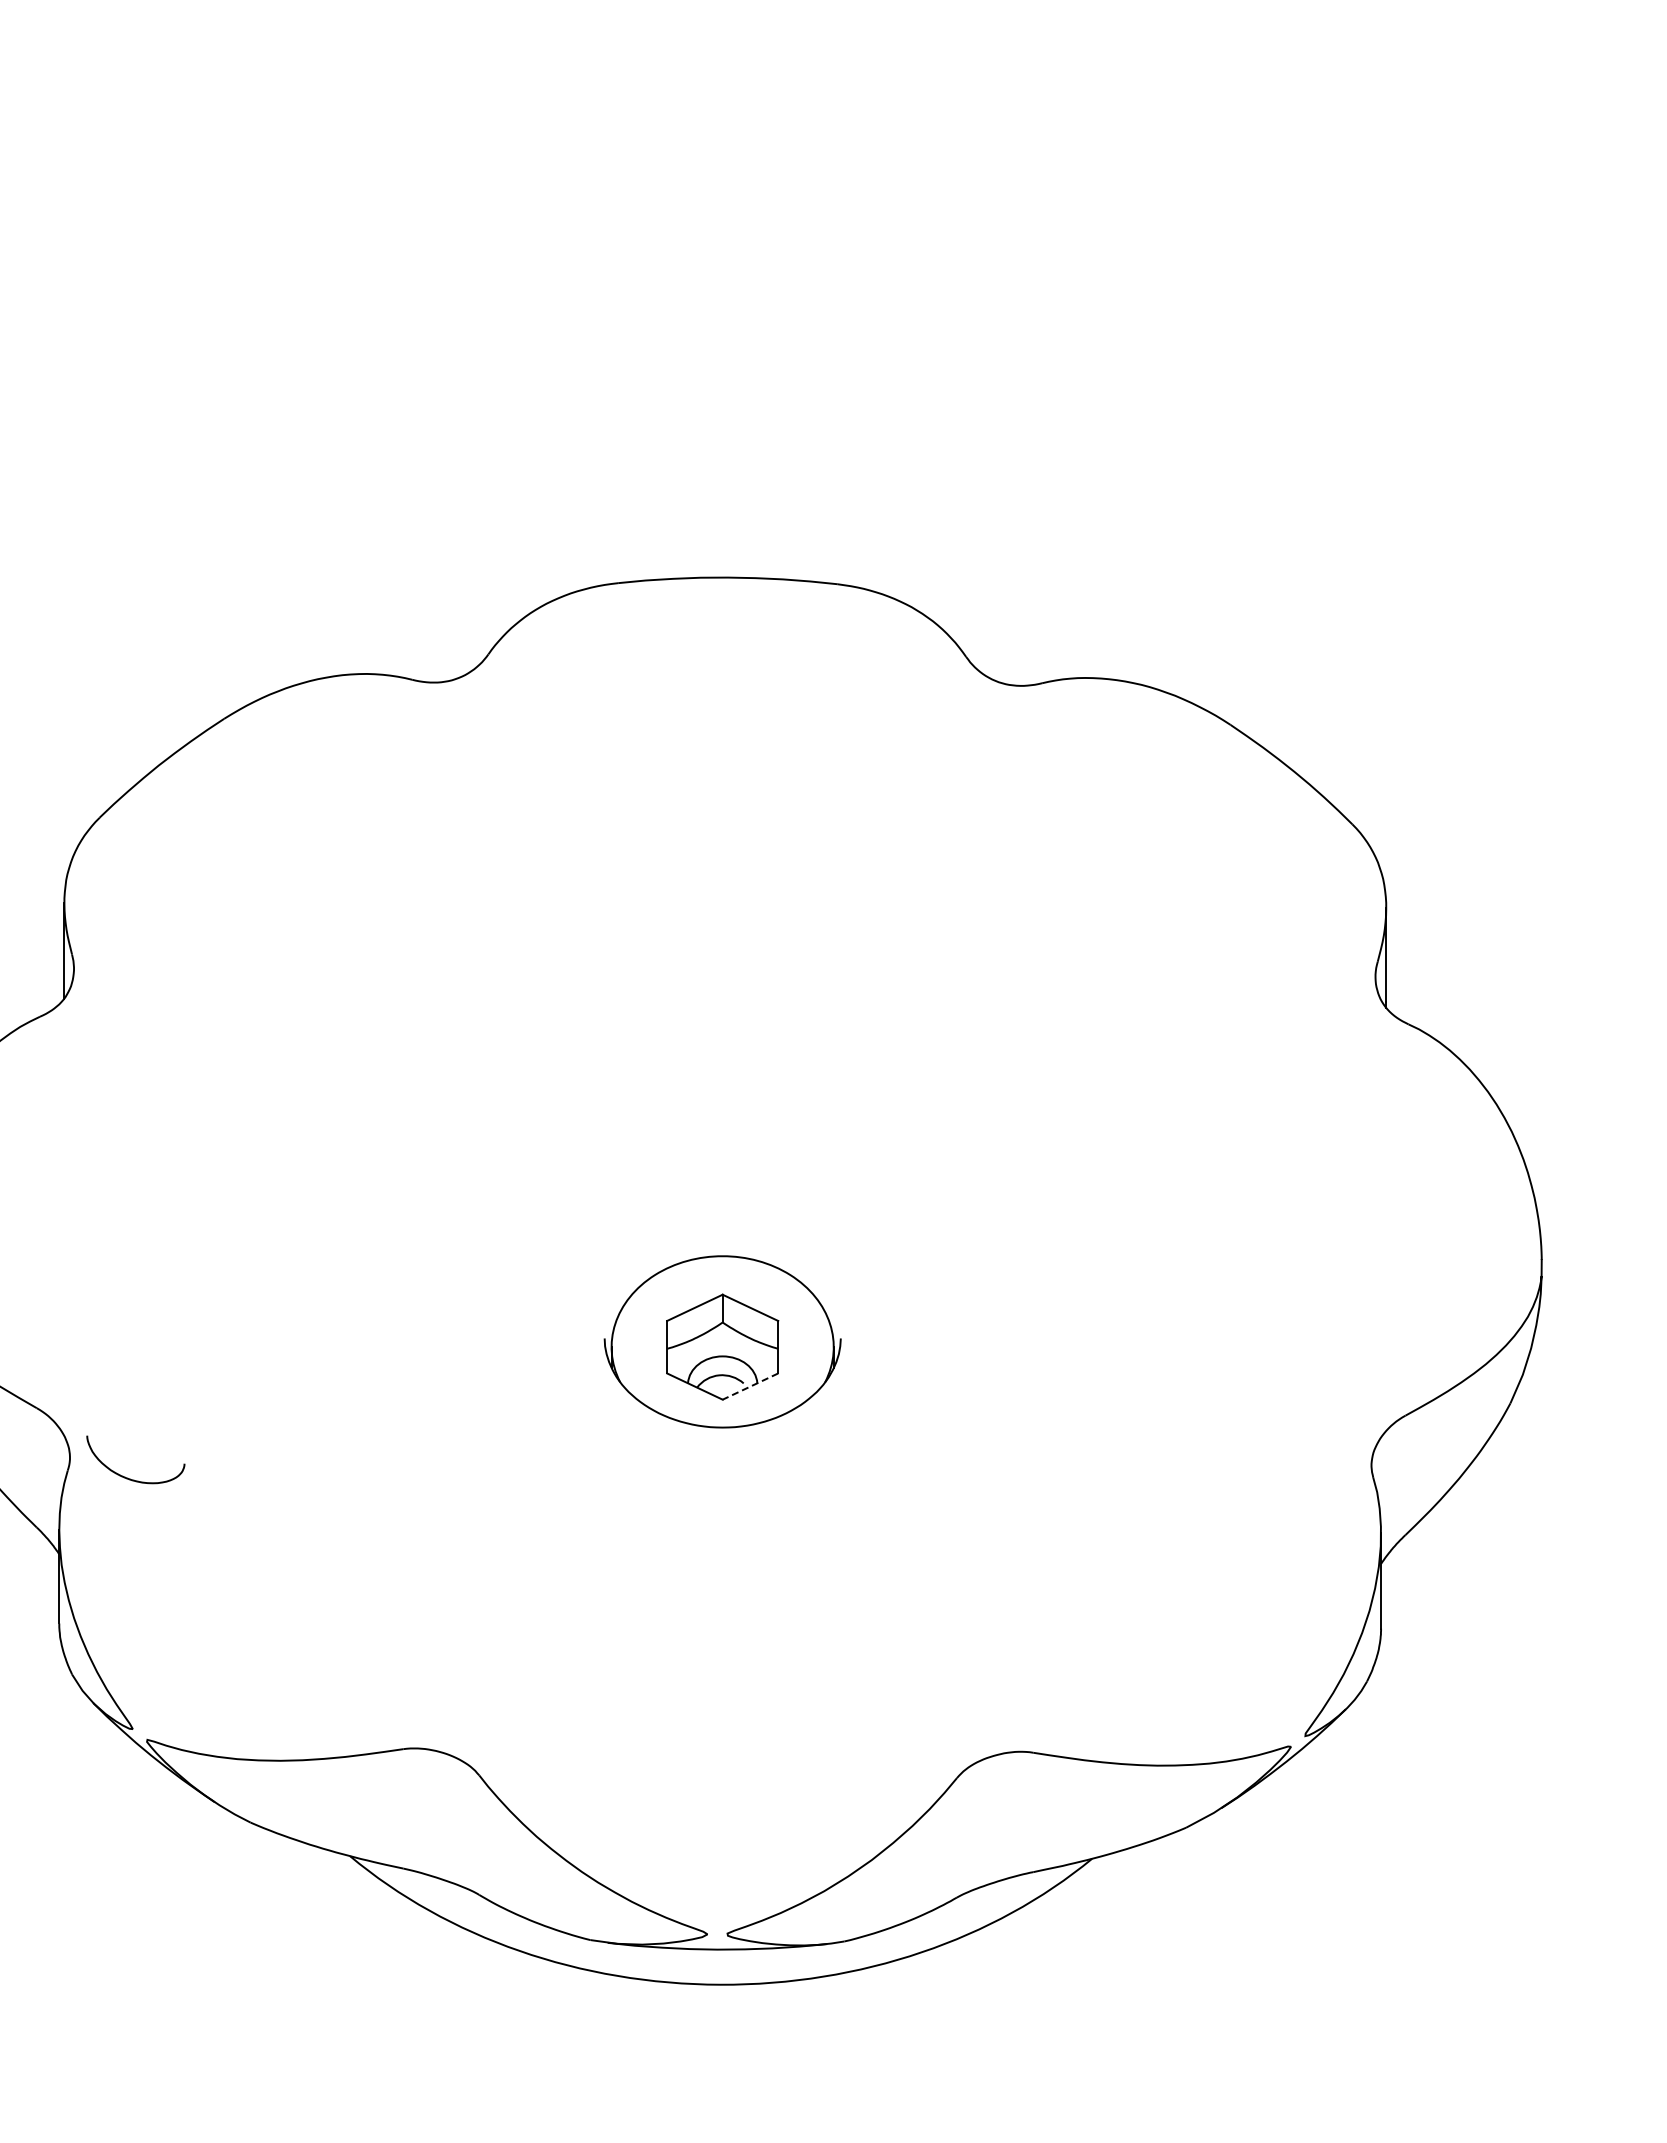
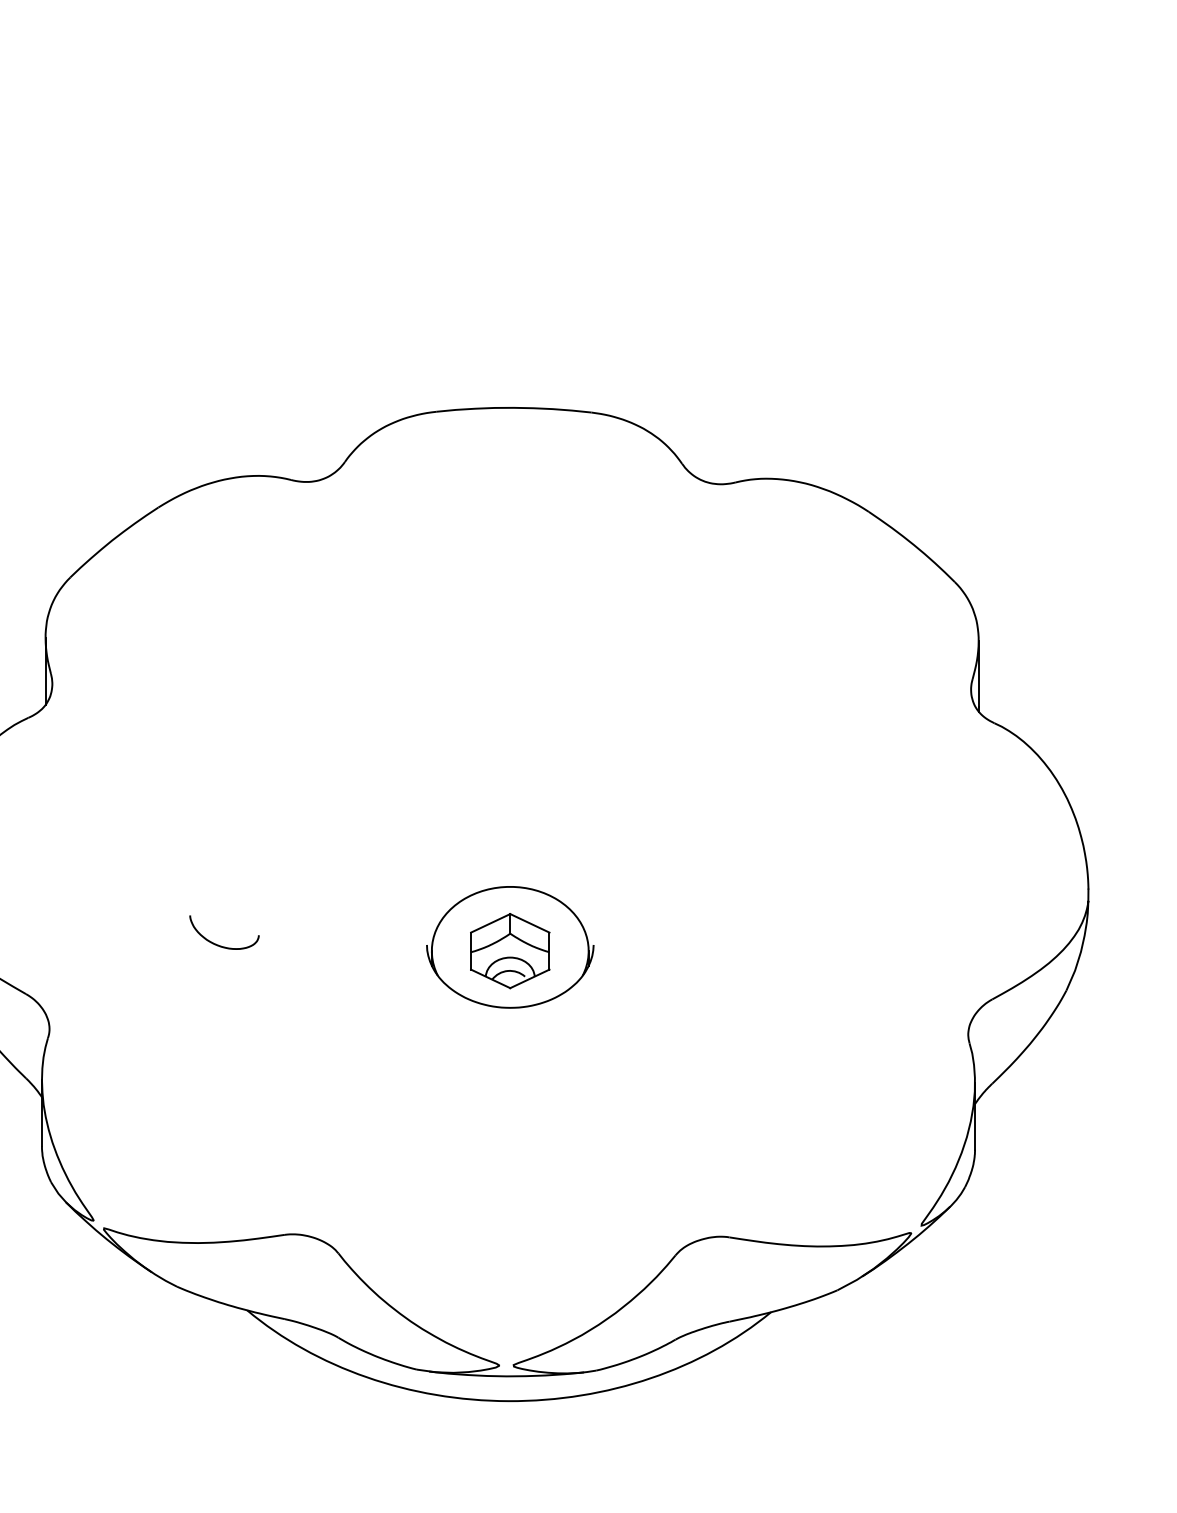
line: (750, 1386) -> (529, 978), dashed -> solid
curve: (130, 1478) -> (220, 945), moved

